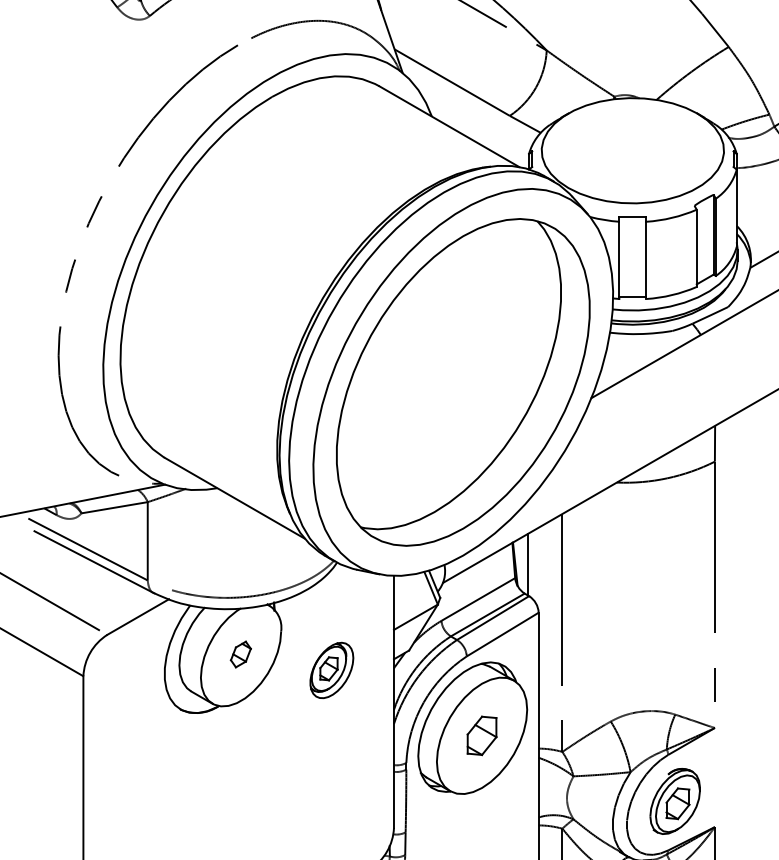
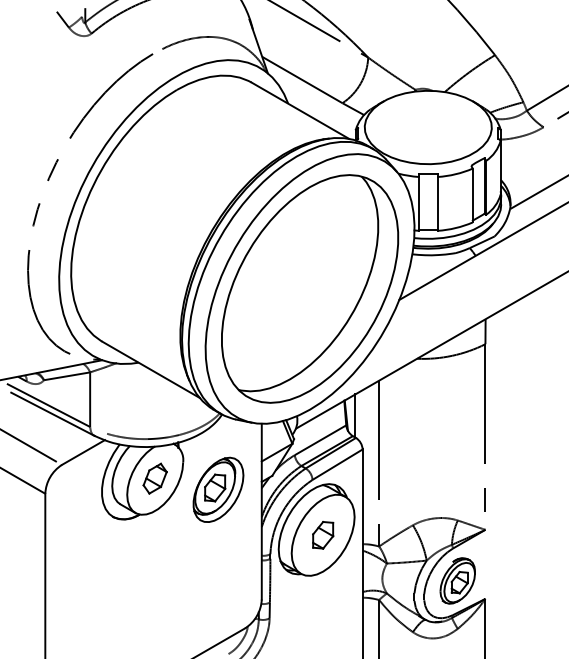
part: (240, 654) -> (154, 478), size x1.67
part: (331, 670) -> (218, 489), size x1.67

